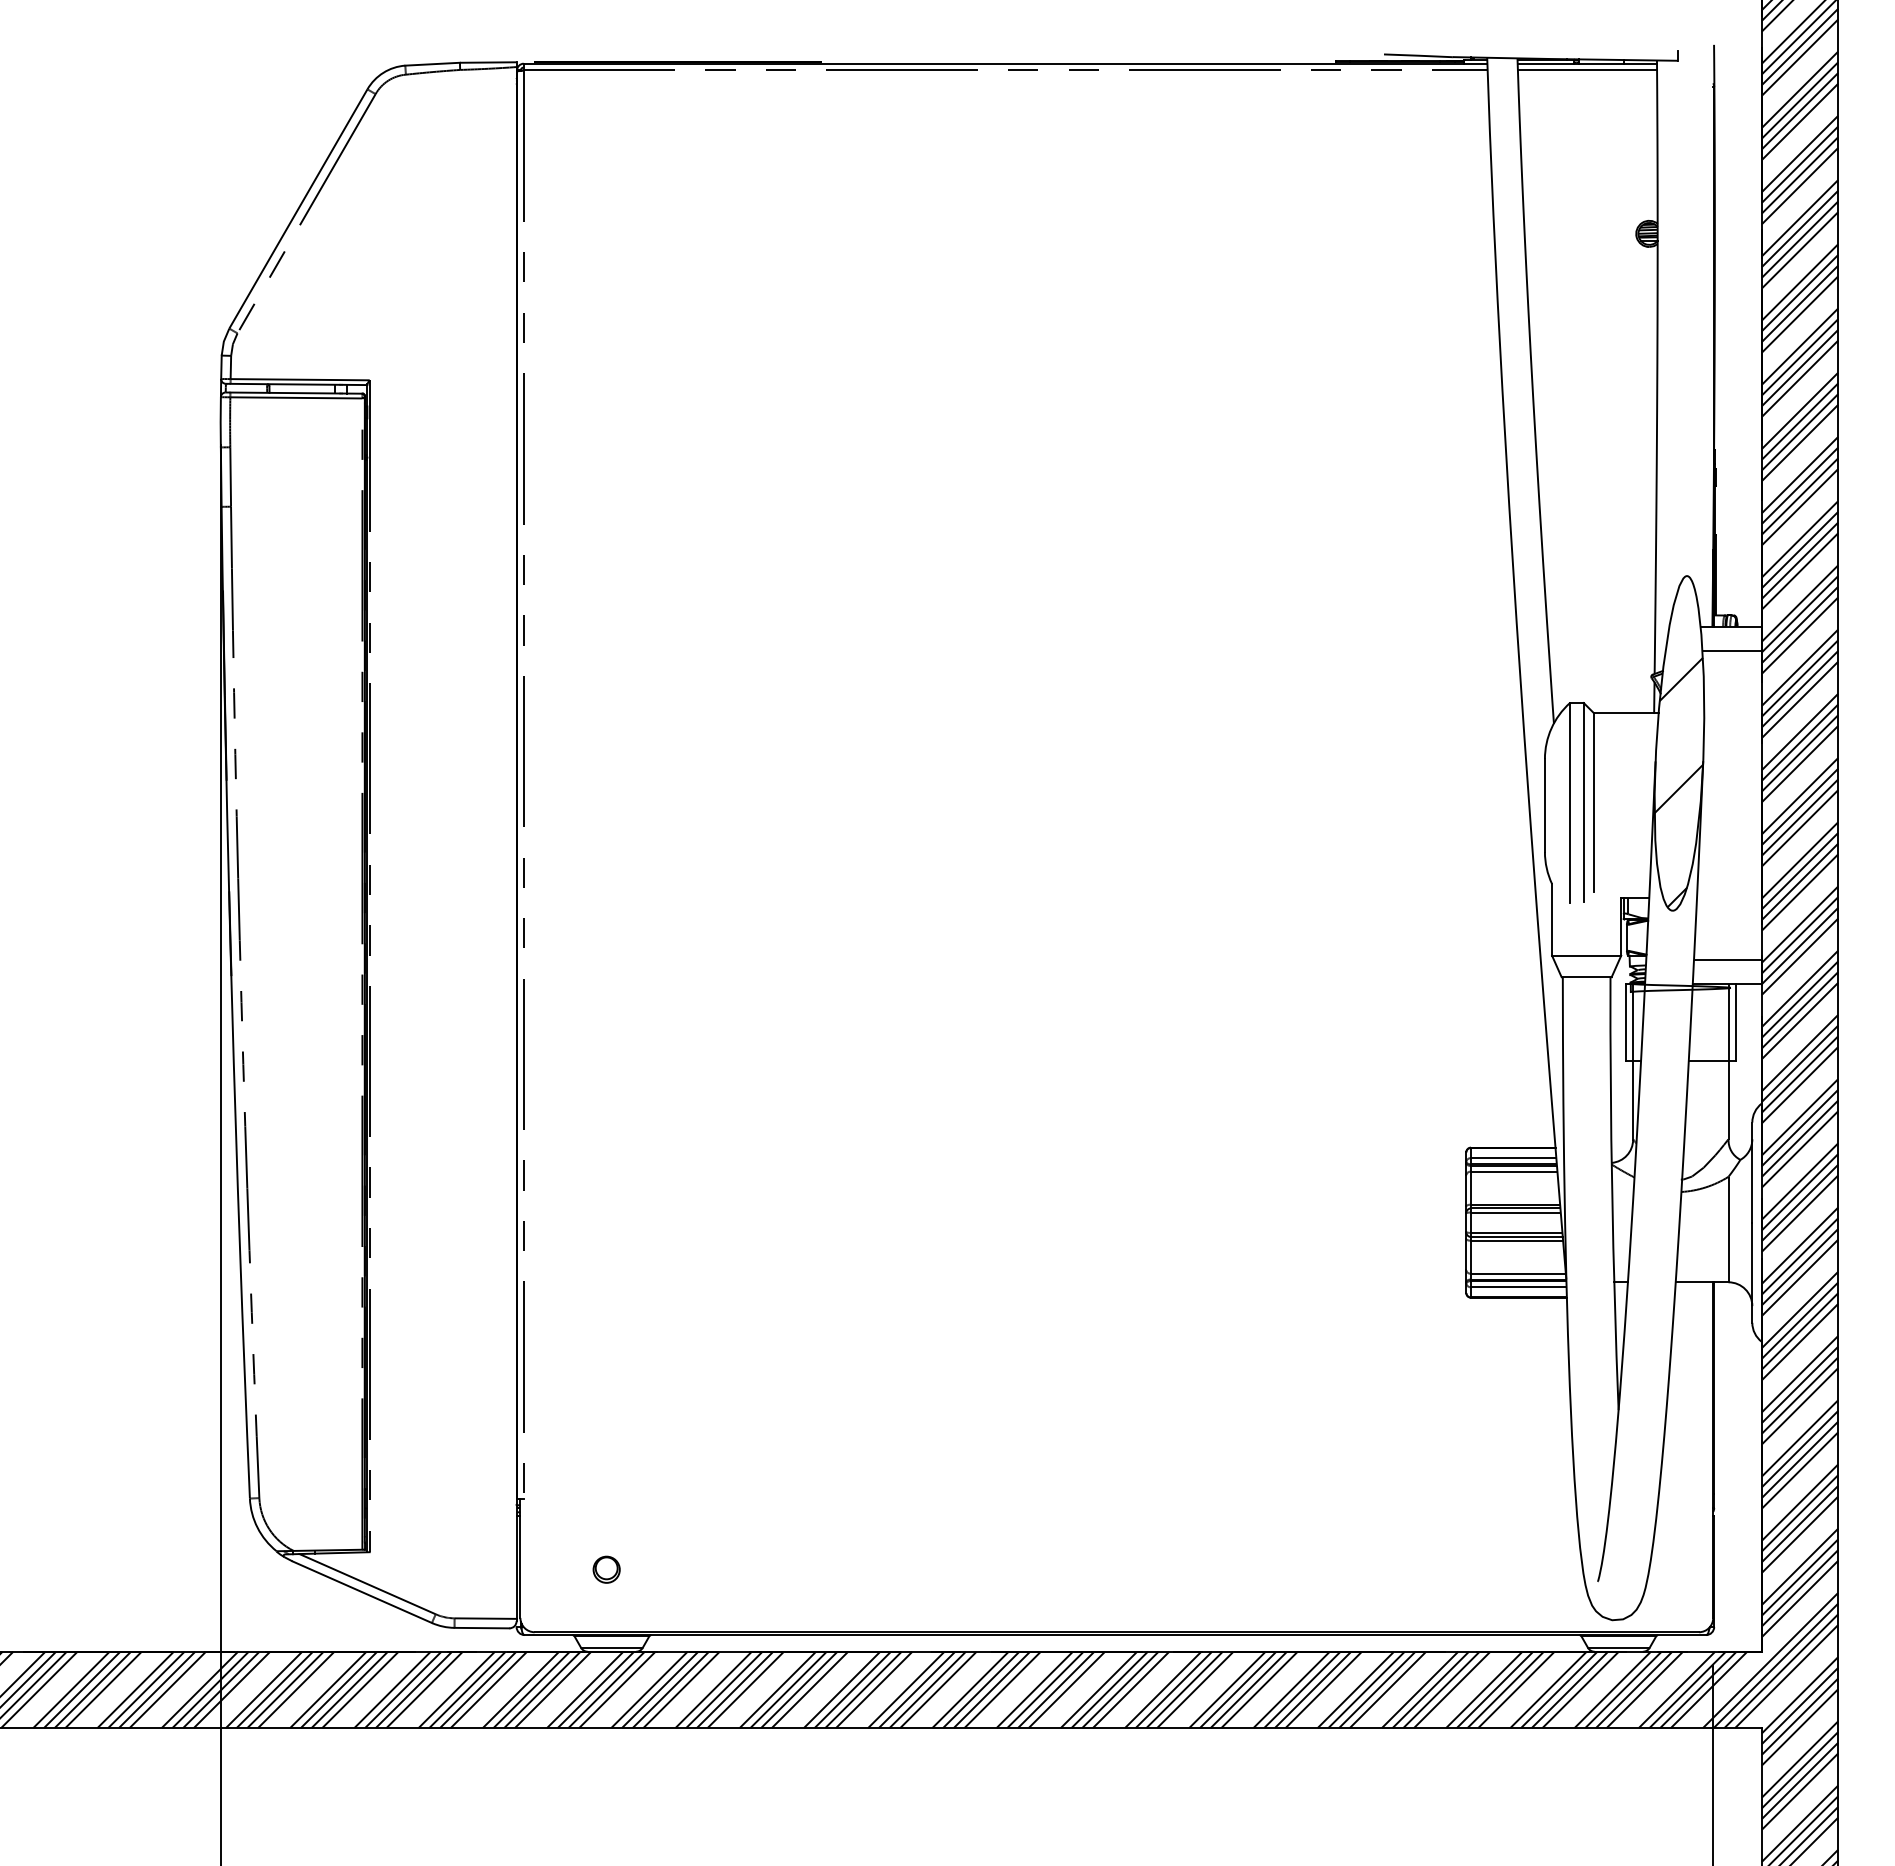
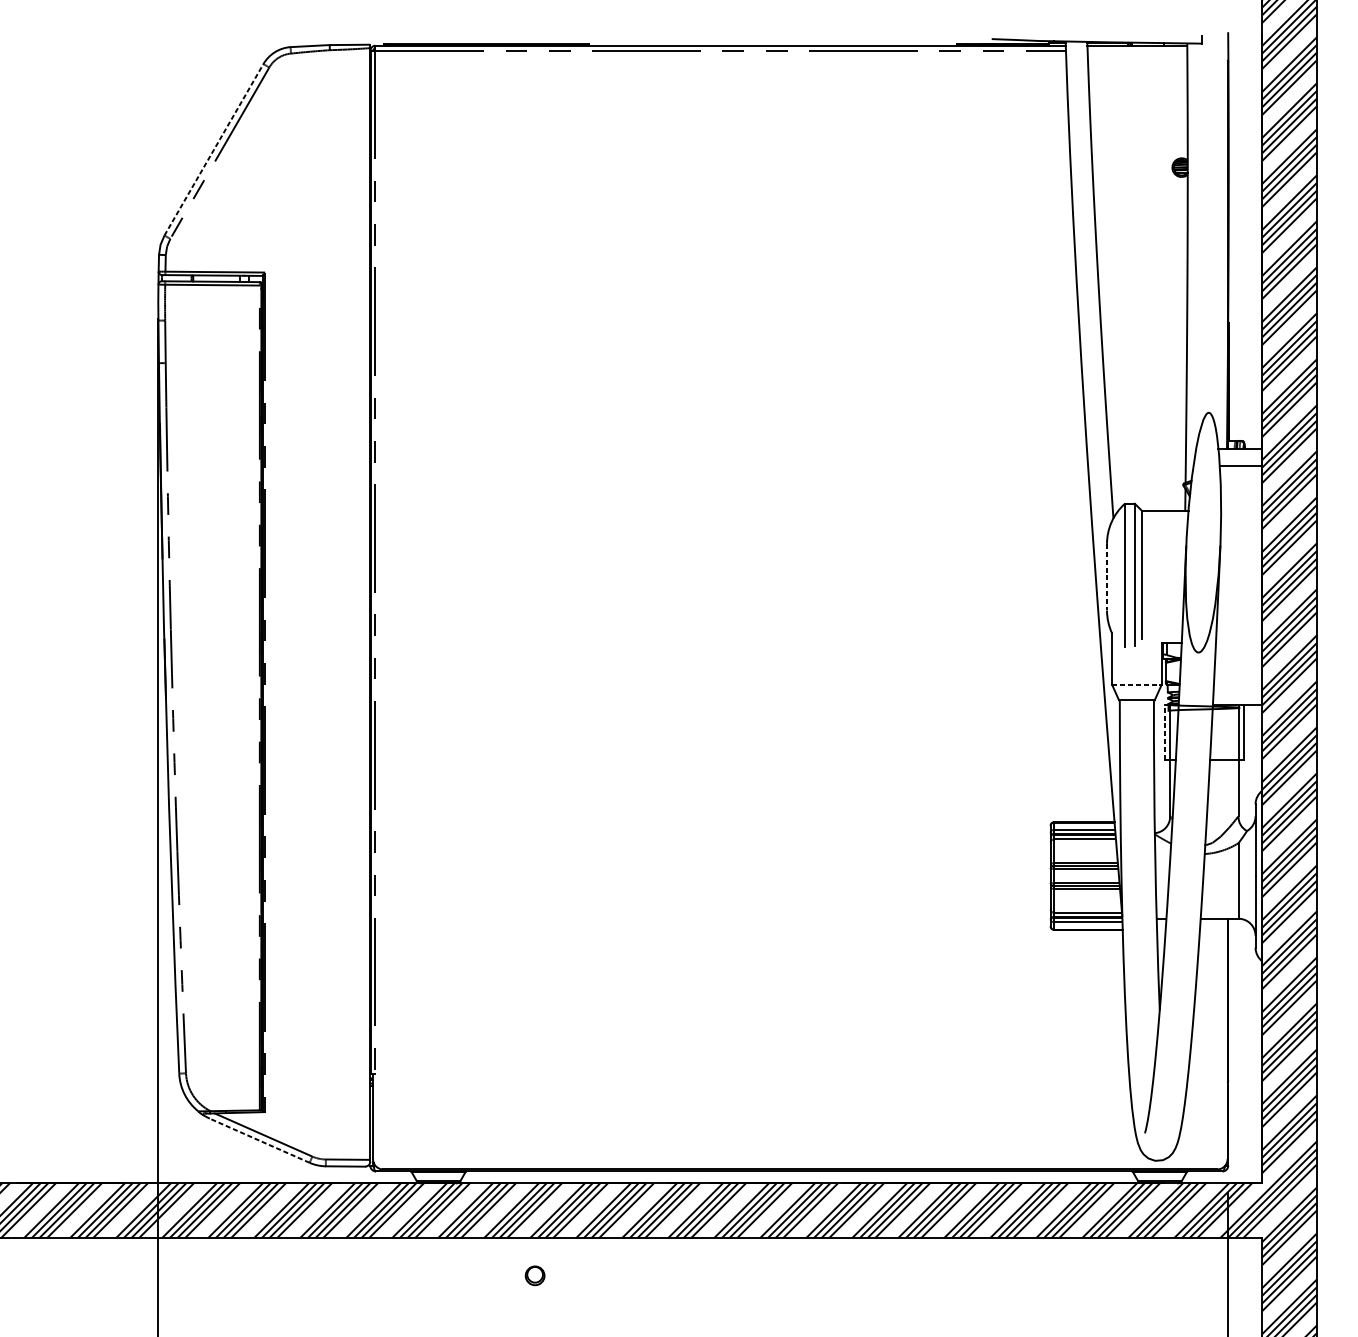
line: (1587, 70) -> (1137, 50), removed
line: (298, 208) -> (214, 149), solid -> dashed
hatch: (1678, 782) -> (1202, 560), removed
line: (1544, 806) -> (1106, 577), solid -> dashed
line: (1586, 955) -> (1136, 684), solid -> dashed
line: (1727, 960) -> (1237, 688), removed
line: (1625, 1021) -> (1164, 731), solid -> dashed
part: (606, 1569) -> (535, 1275), moved
line: (361, 1592) -> (259, 1140), solid -> dashed

